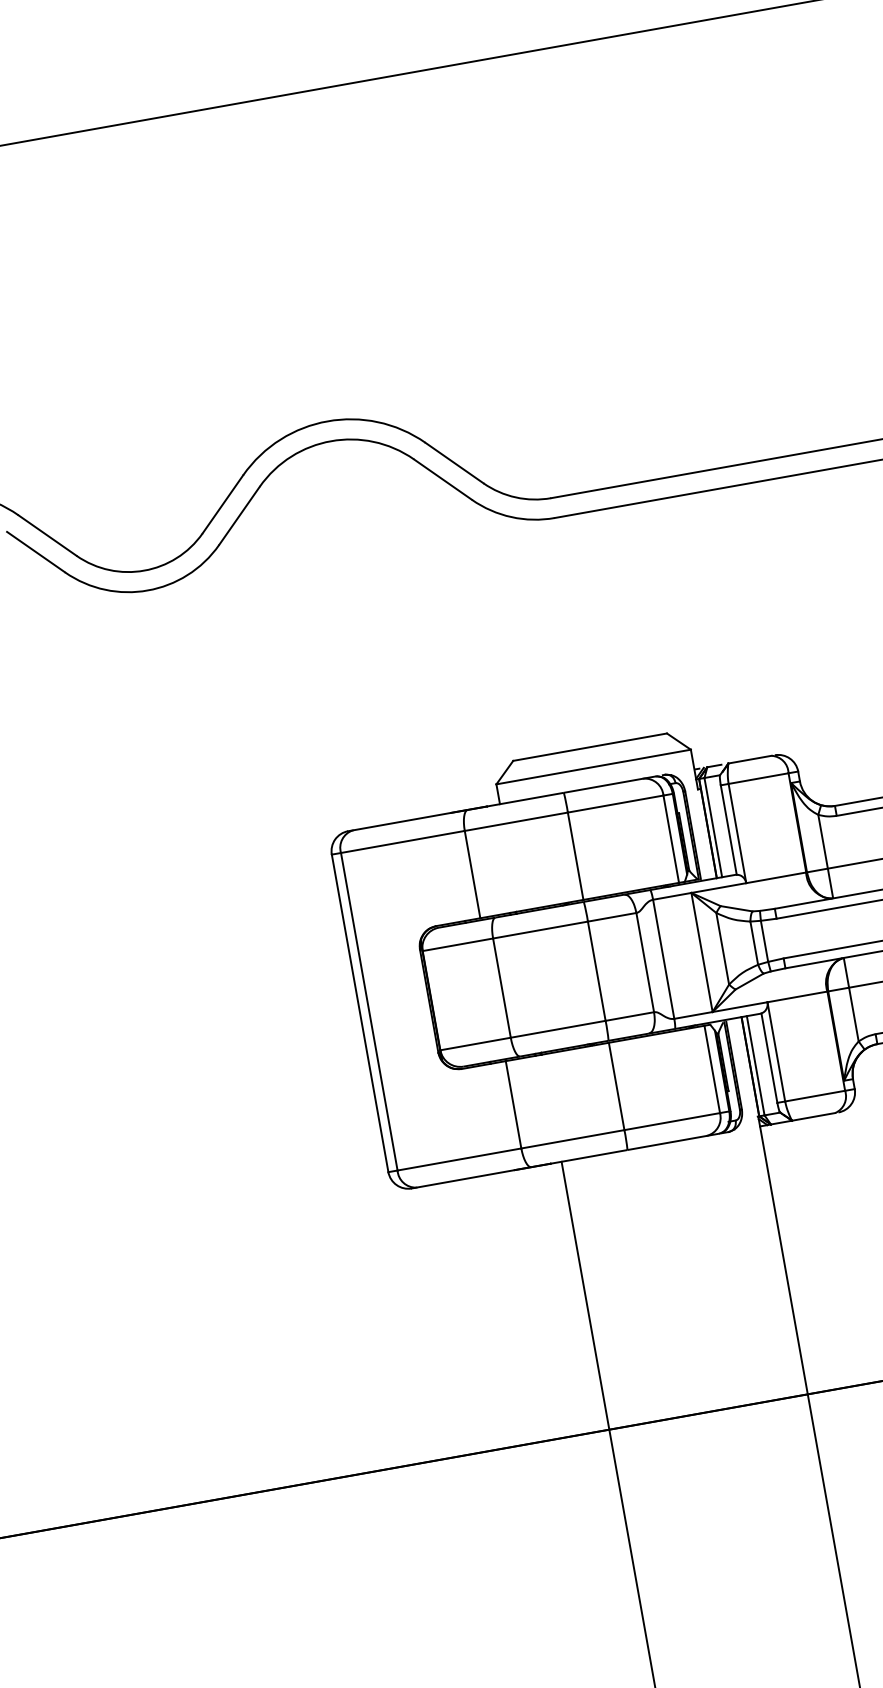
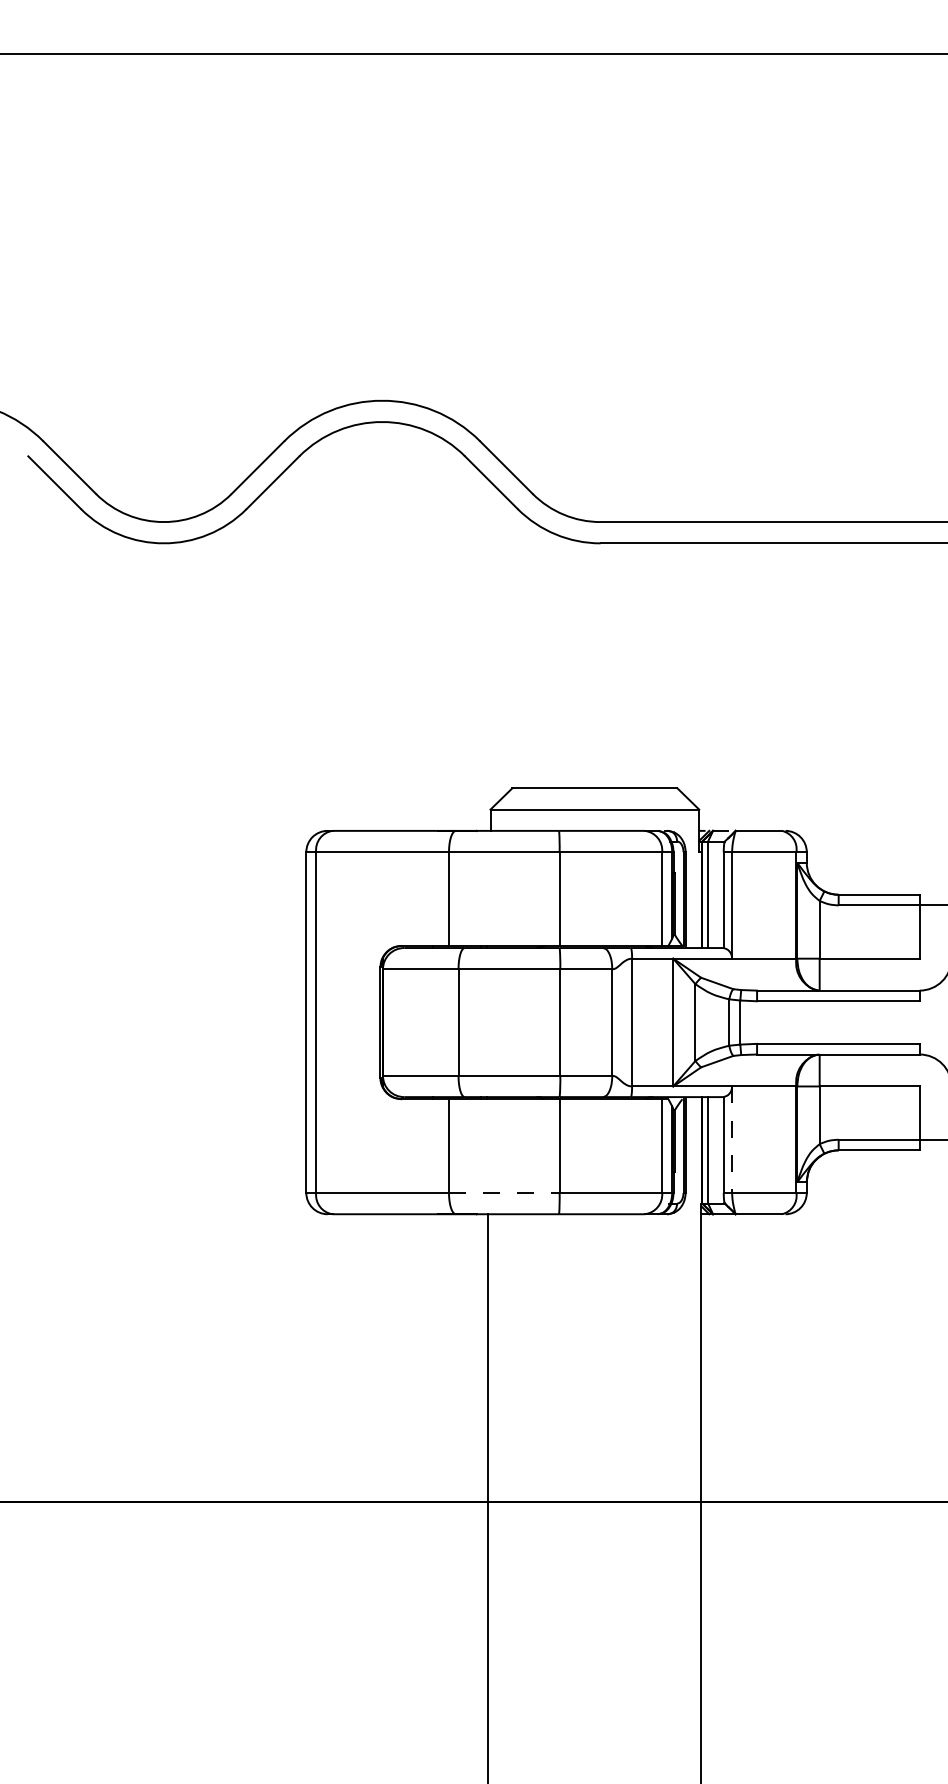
line: (776, 1052) -> (732, 1140), solid -> dashed
line: (572, 1138) -> (504, 1192), solid -> dashed

